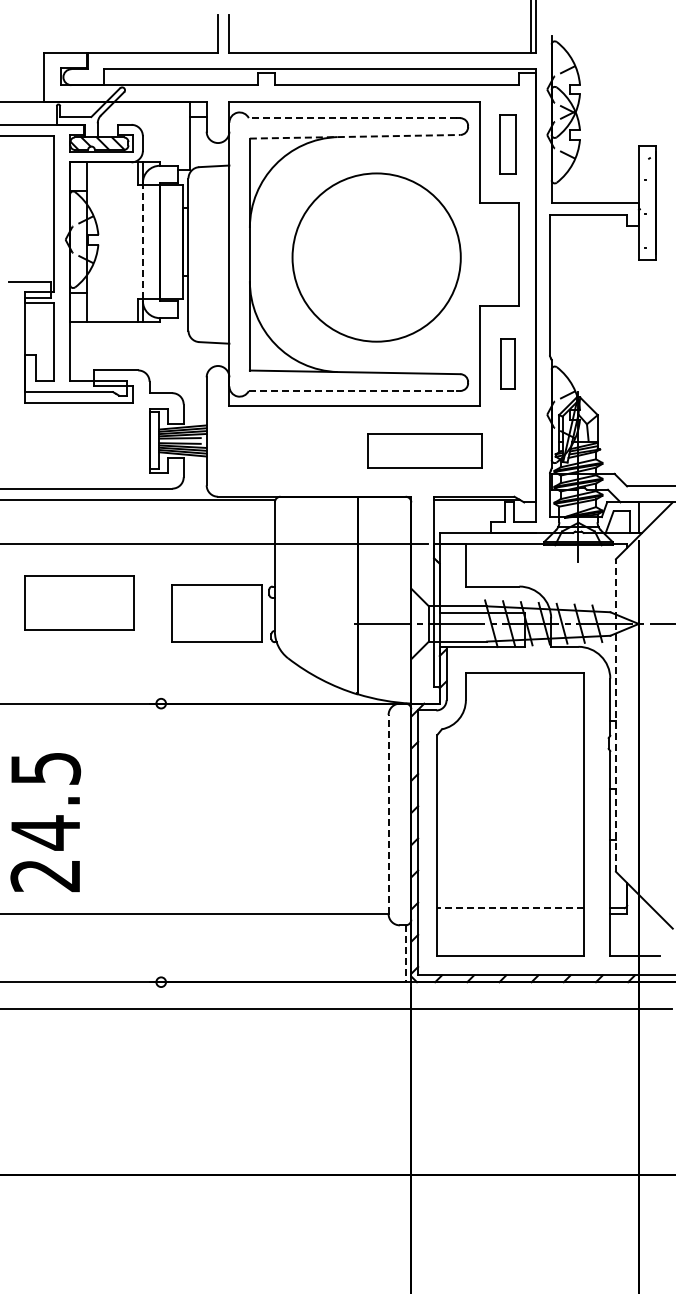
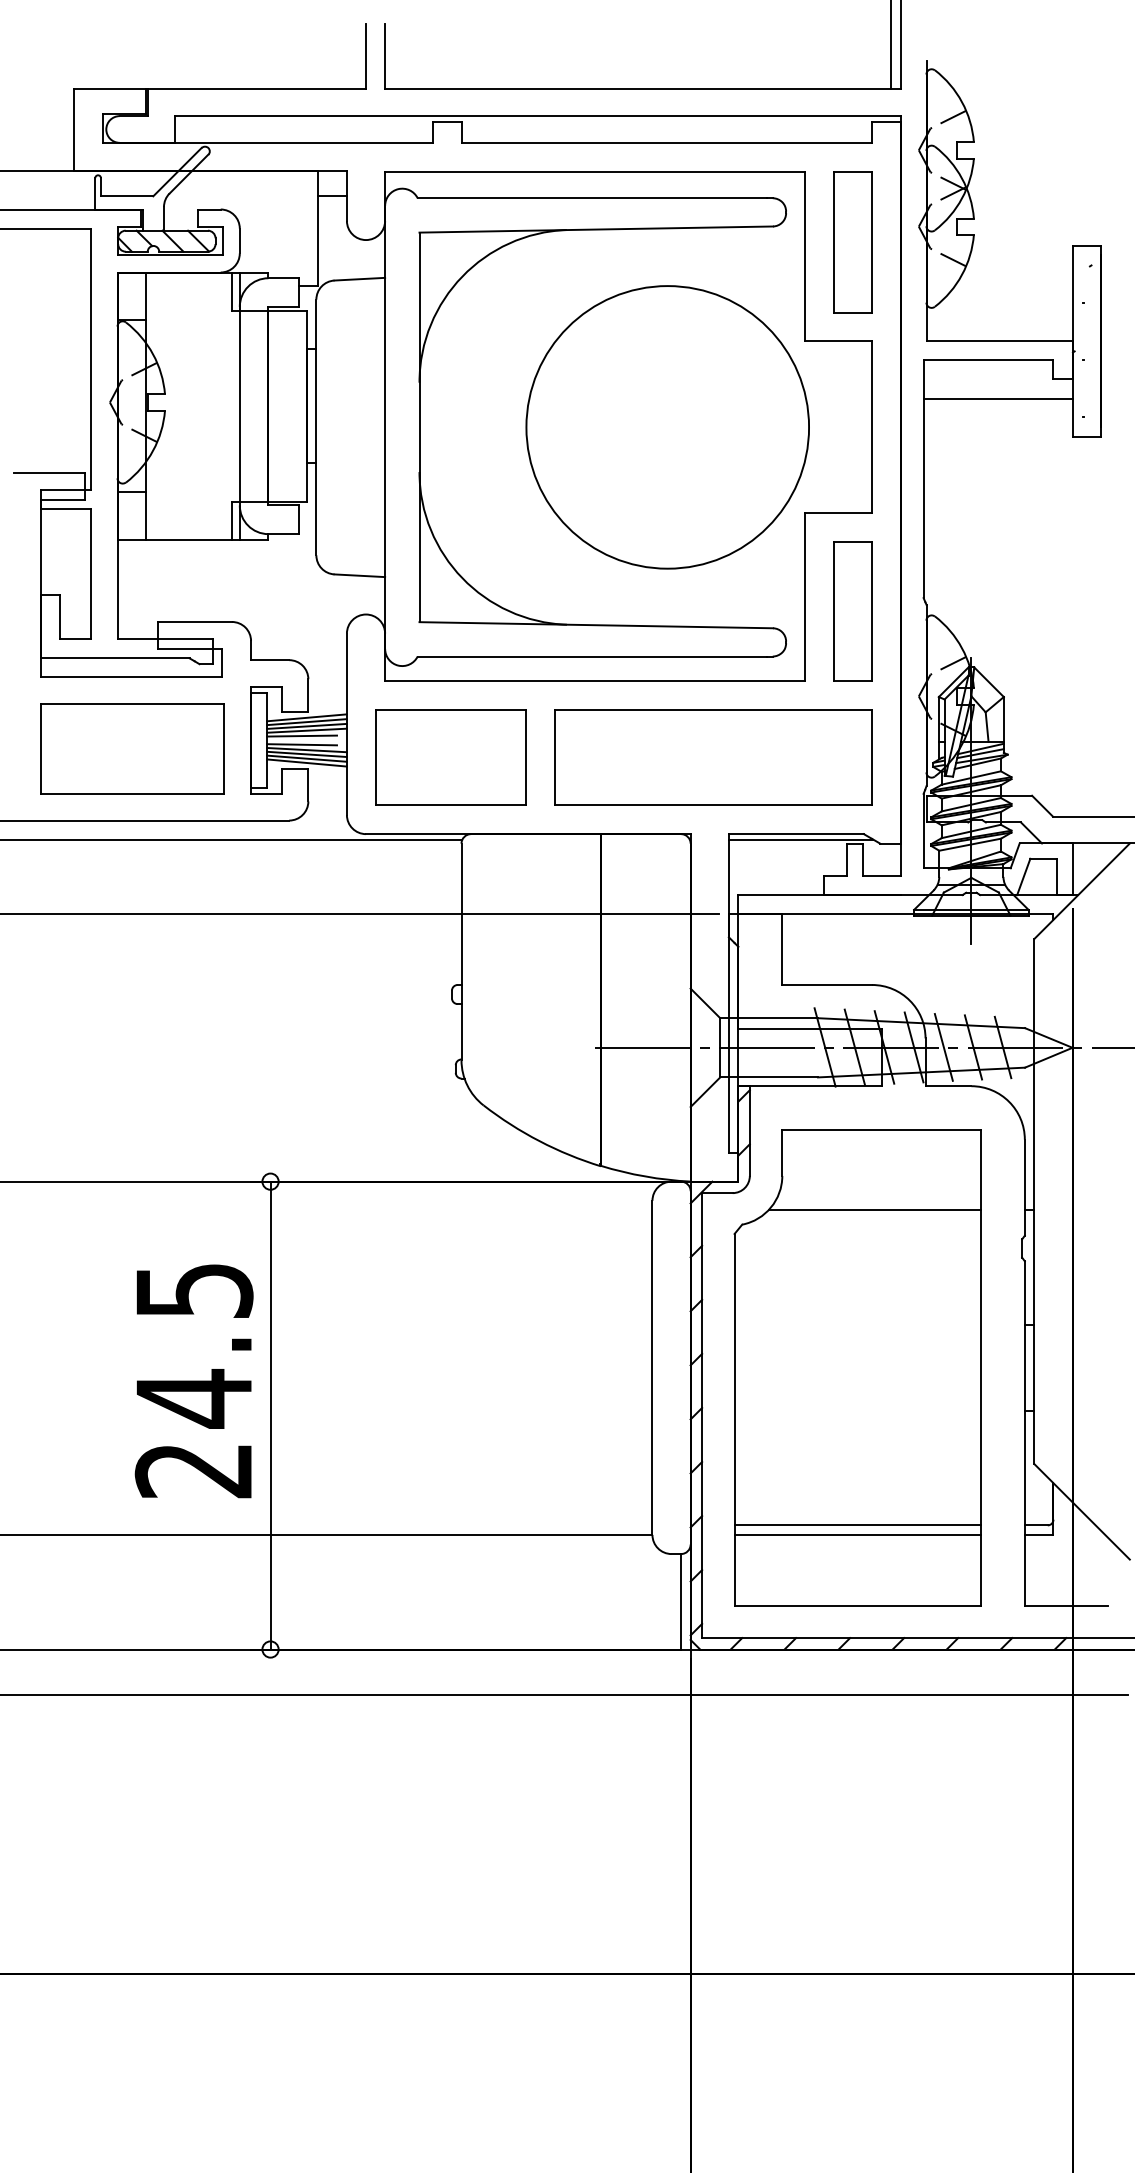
line: (352, 118) -> (591, 198), dashed -> solid
line: (355, 136) -> (596, 229), dashed -> solid
part: (507, 143) -> (852, 240), size x1.43
line: (594, 237) -> (998, 398), added
line: (142, 241) -> (239, 405), dashed -> solid
circle: (376, 257) -> (667, 427), moved
part: (507, 364) -> (852, 612), size x1.67
line: (352, 391) -> (591, 657), dashed -> solid
part: (424, 451) -> (712, 758), size x1.67
part: (79, 602) -> (133, 748), moved
part: (216, 613) -> (450, 758), moved
line: (615, 714) -> (1033, 1199), dashed -> solid
line: (520, 720) -> (874, 1209), added
line: (388, 814) -> (652, 1367), dashed -> solid
text: (45, 822) -> (193, 1381), moved
line: (161, 842) -> (271, 1414), added
line: (510, 908) -> (857, 1525), dashed -> solid
line: (510, 913) -> (857, 1534), added
line: (405, 954) -> (680, 1602), dashed -> solid

